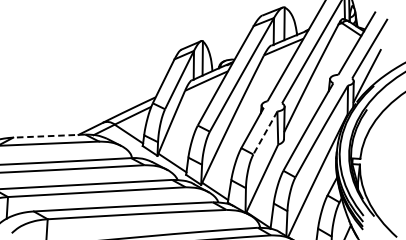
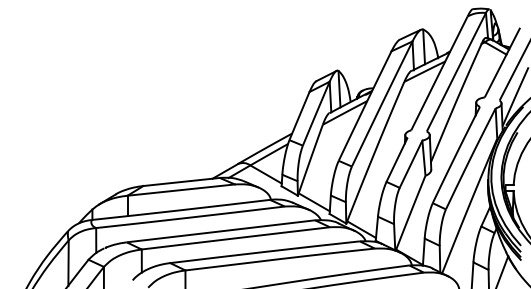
line: (264, 133) -> (410, 164), dashed -> solid
line: (49, 136) -> (181, 182), dashed -> solid

